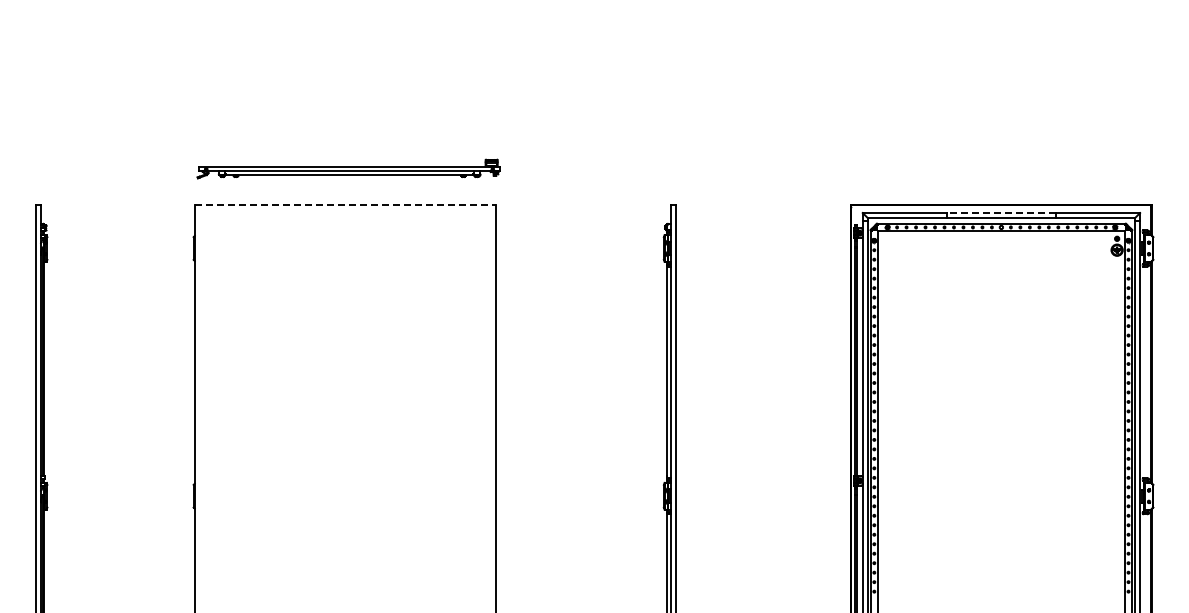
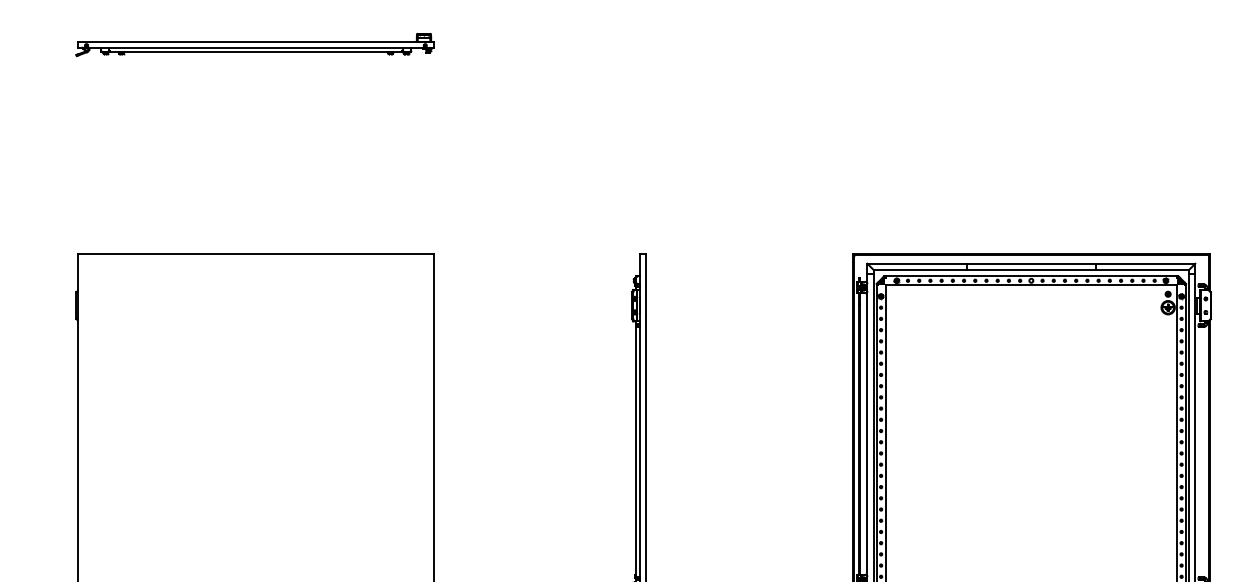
part: (348, 168) -> (254, 44), moved
line: (345, 204) -> (255, 253), dashed -> solid
line: (1000, 213) -> (1030, 264), dashed -> solid

